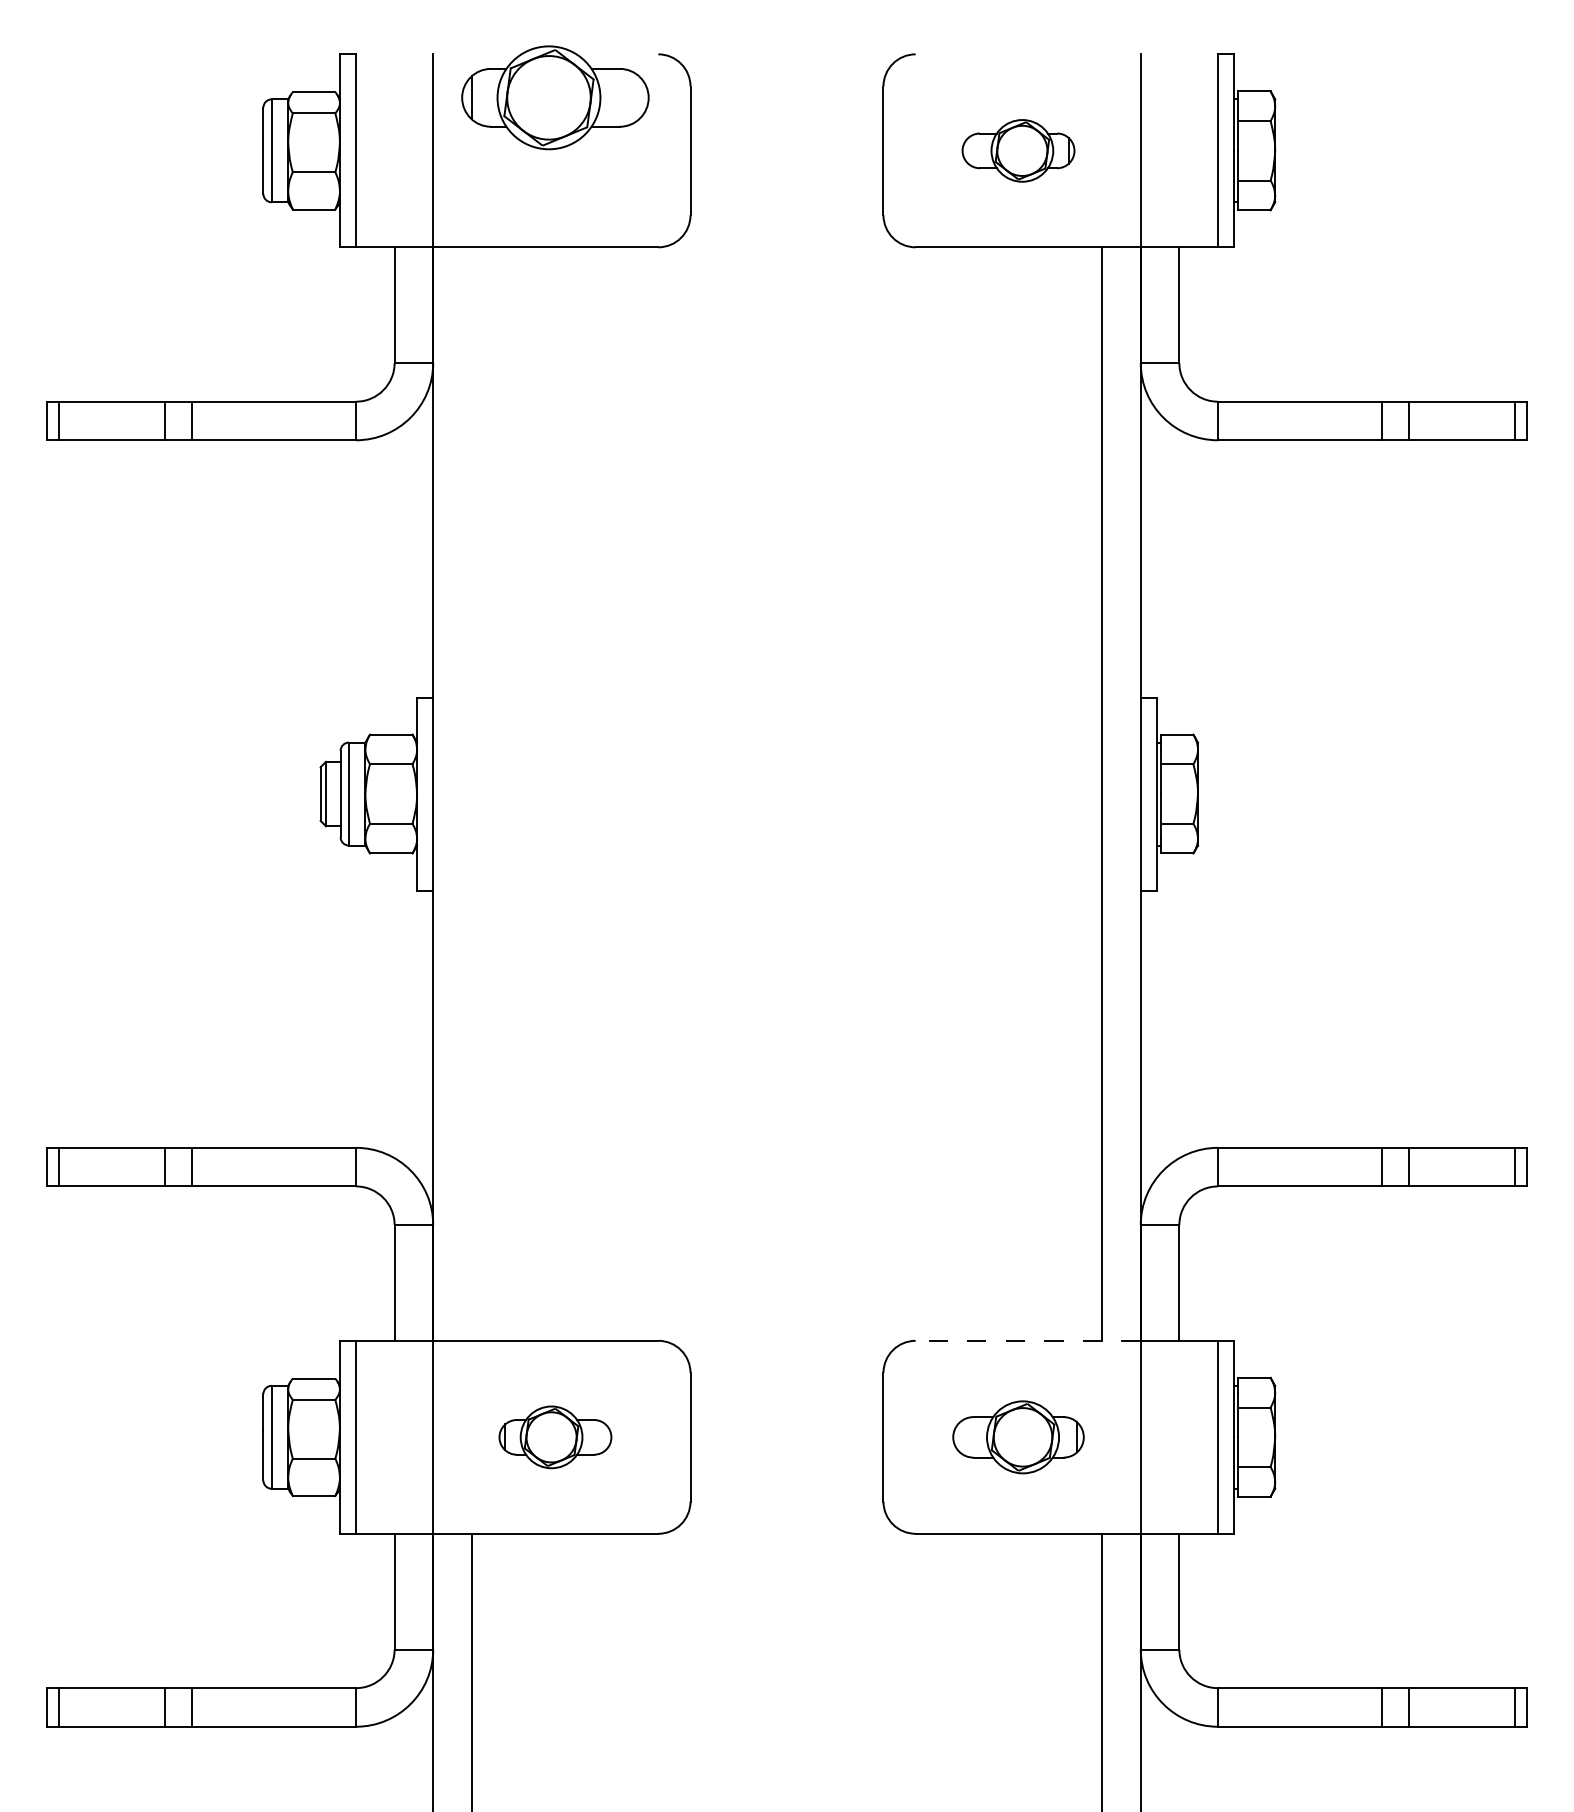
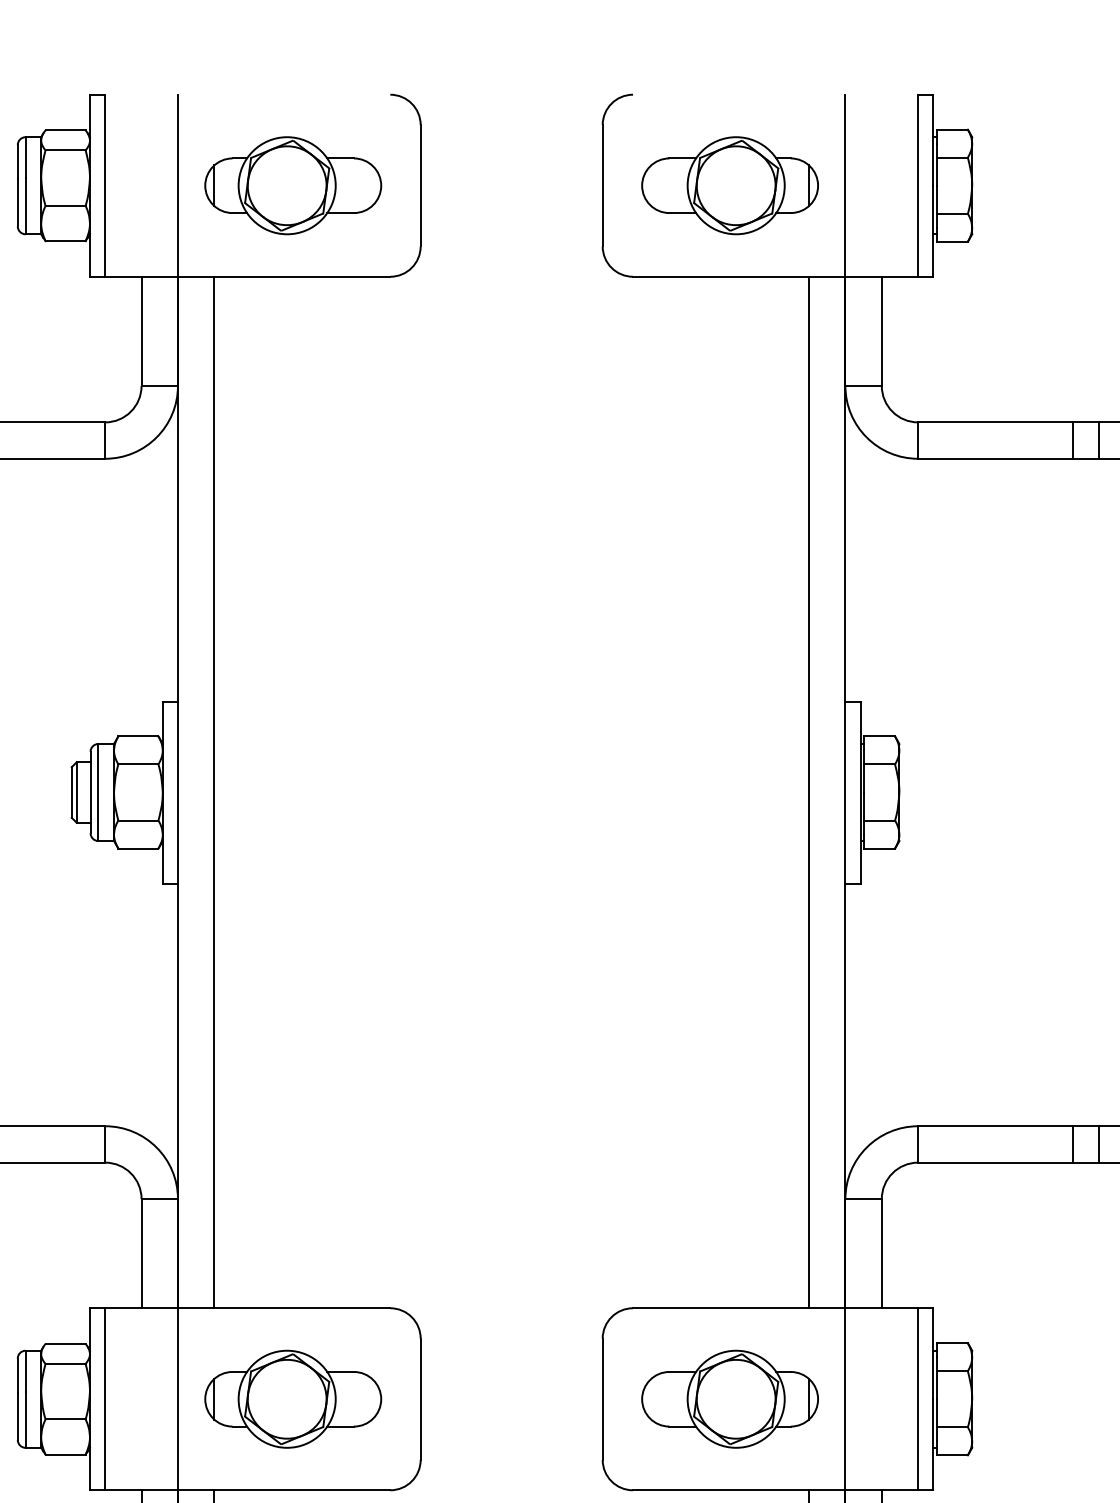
part: (555, 97) -> (293, 185), moved
part: (1018, 150) -> (730, 185), size x1.67
line: (471, 793) -> (214, 791), added
line: (1028, 1340) -> (739, 1307), dashed -> solid
part: (555, 1437) -> (293, 1399), size x1.67
part: (1018, 1437) -> (730, 1399), size x1.43

